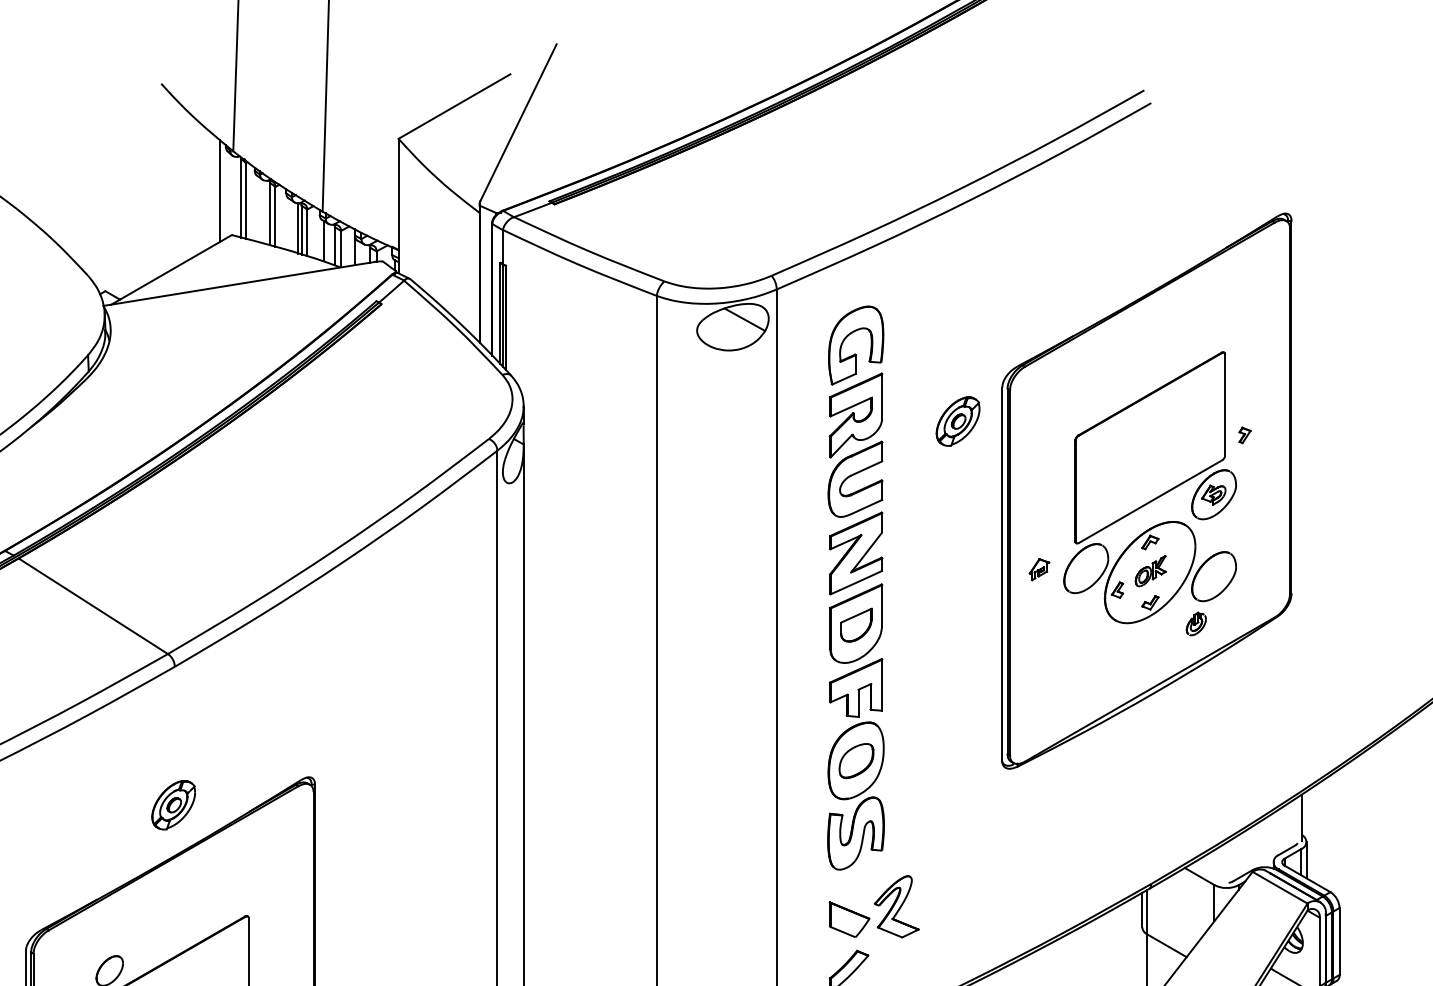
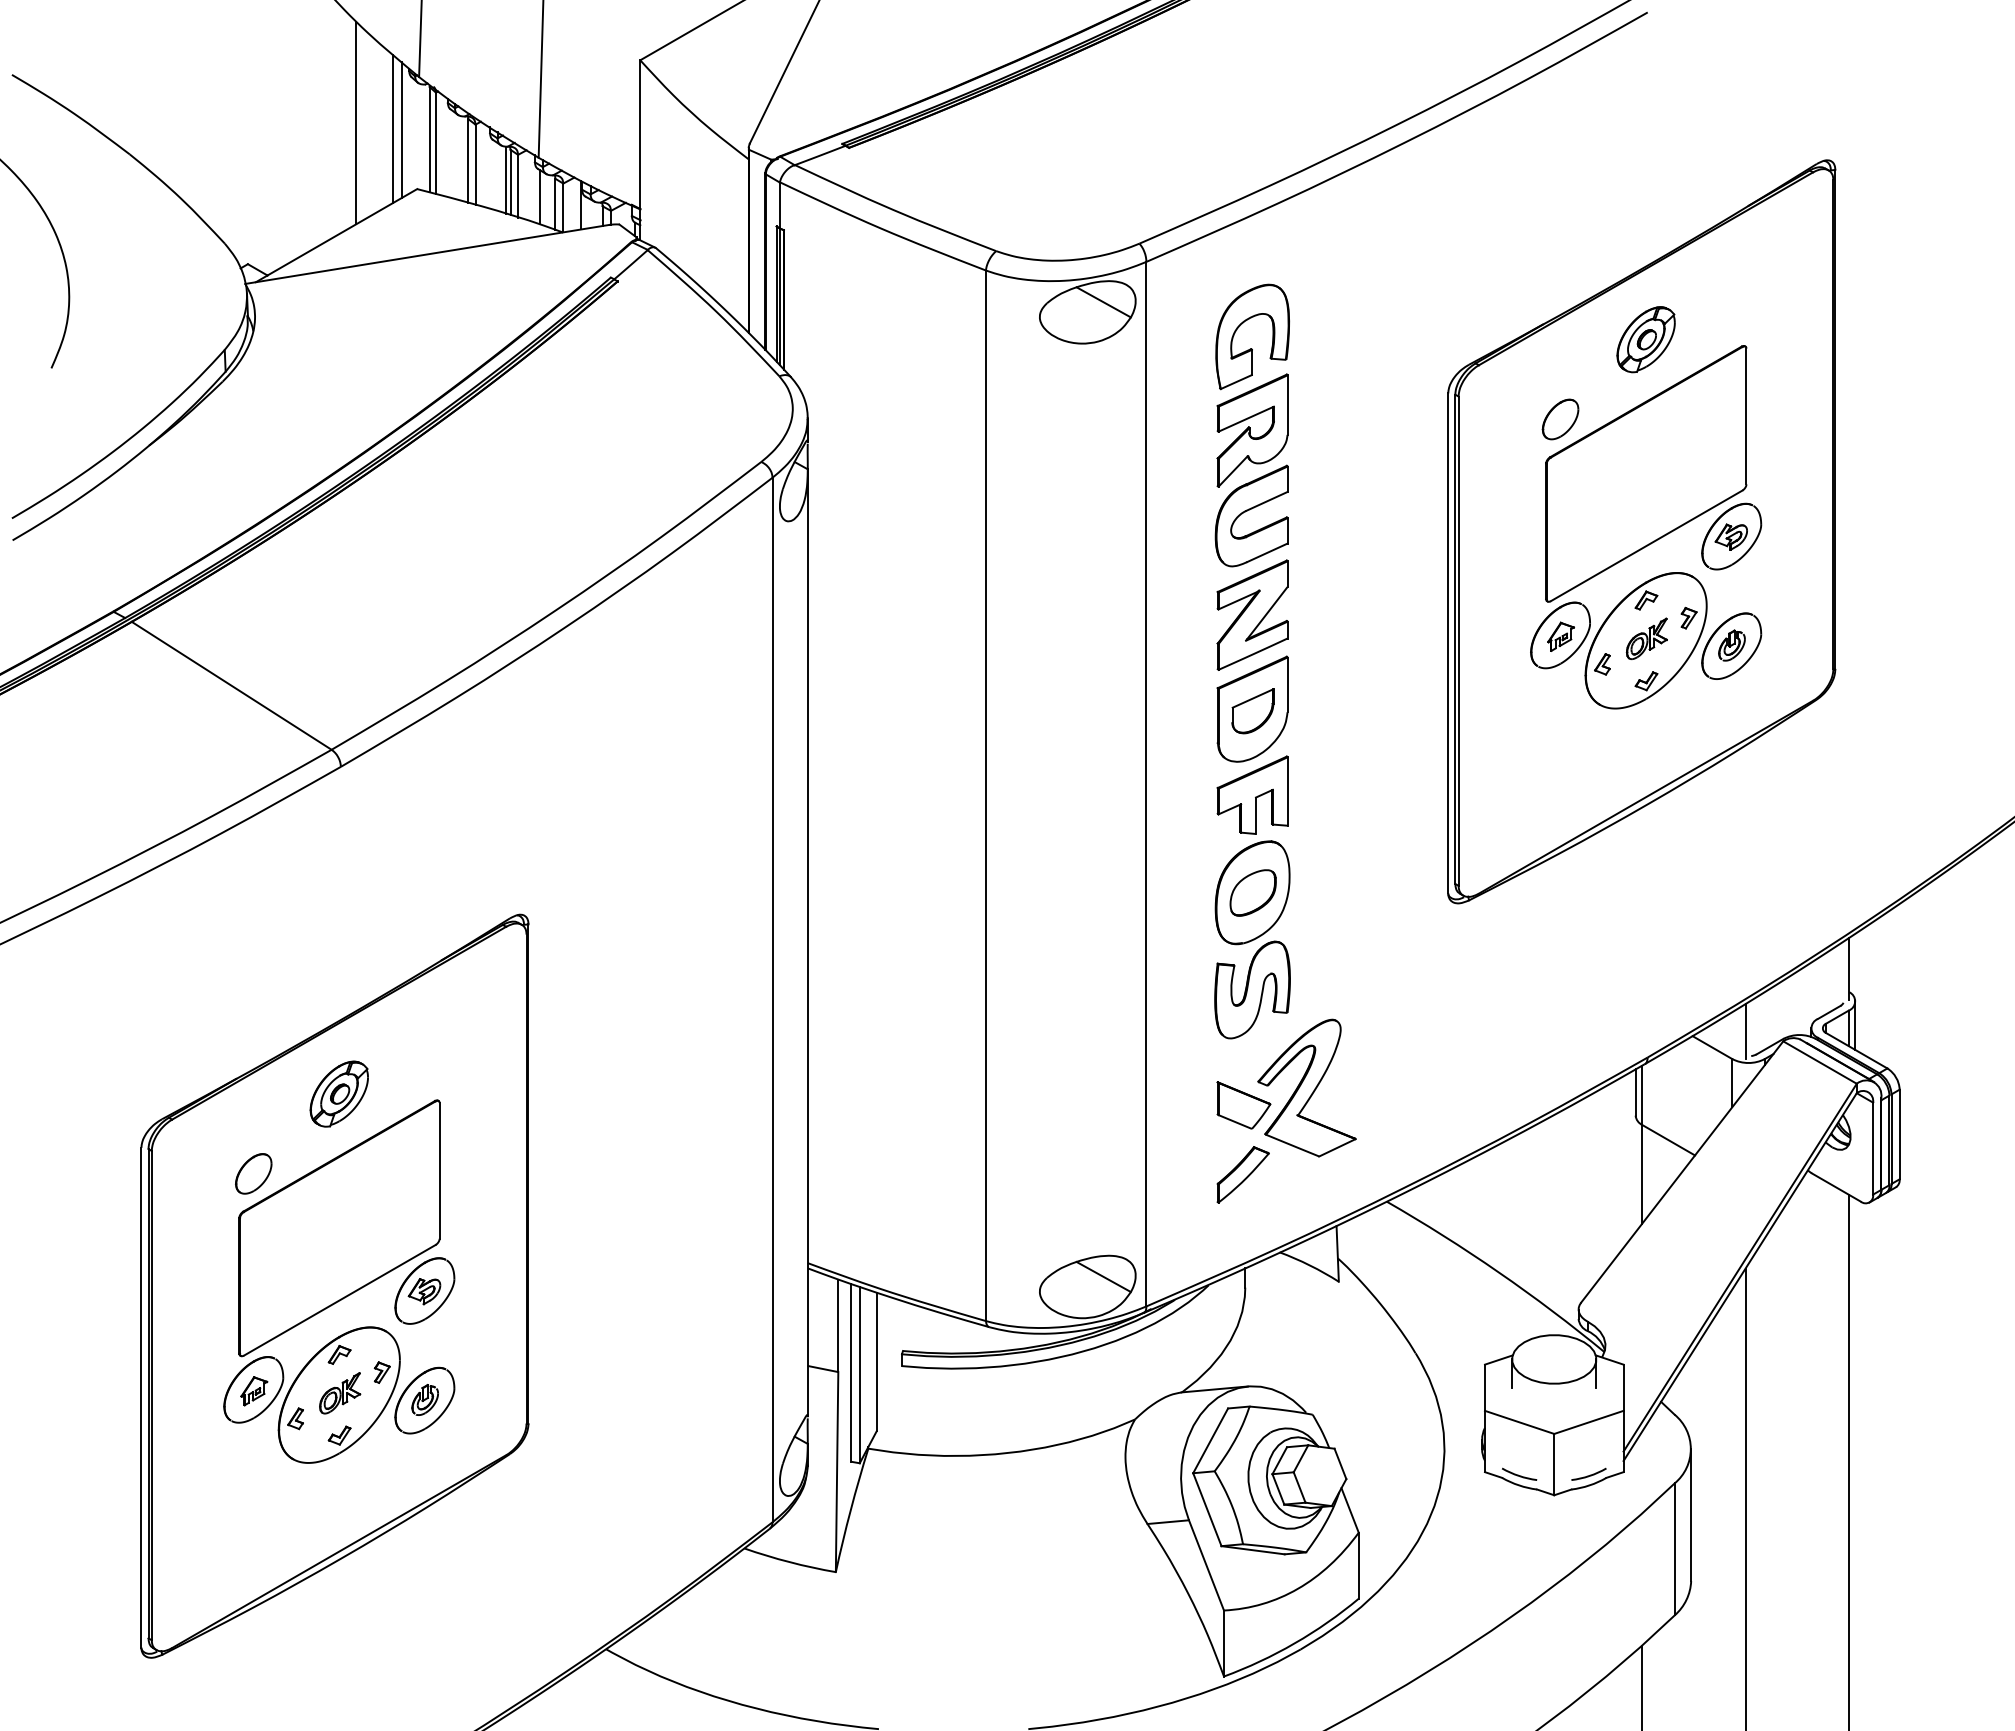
line: (186, 185) -> (356, 122), added
line: (214, 189) -> (393, 128), added
part: (1086, 407) -> (1560, 419), added
part: (957, 421) -> (1645, 339), moved
part: (1244, 434) -> (1688, 617), moved
part: (1039, 569) -> (1560, 636), moved
part: (1195, 623) -> (1731, 645), moved
part: (173, 804) -> (338, 1093), moved
line: (1224, 864) -> (1745, 1031), added
part: (896, 906) -> (1306, 1087), size x1.67

